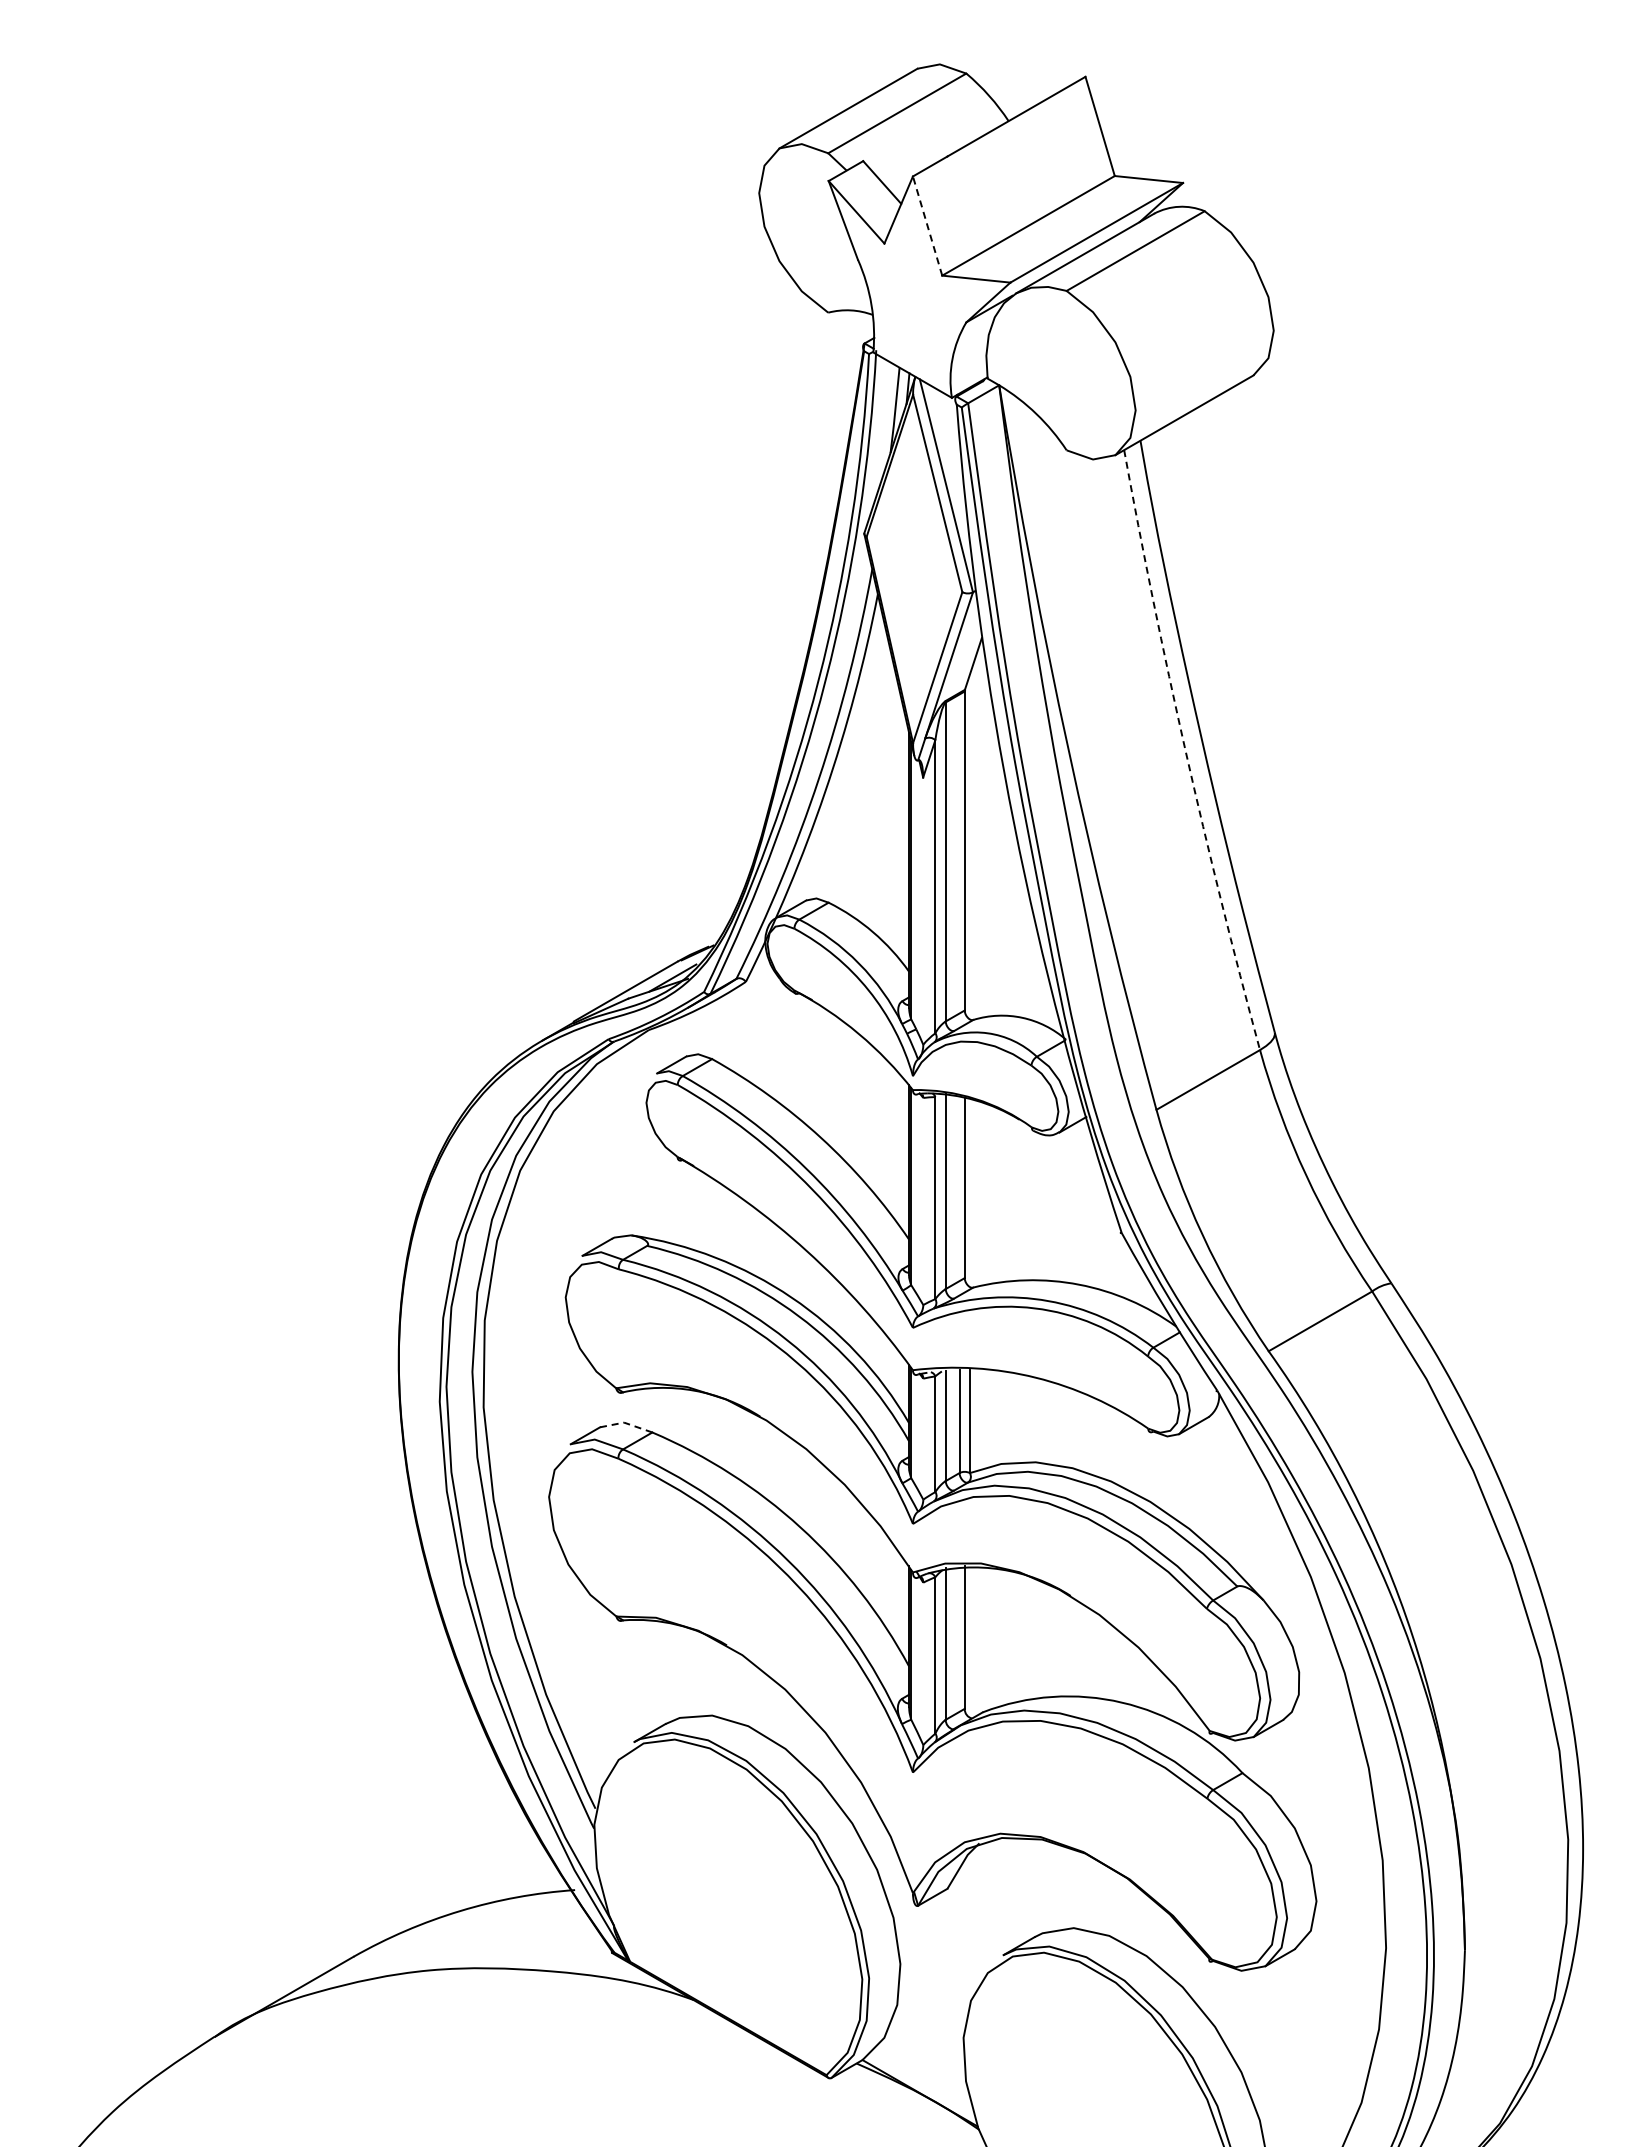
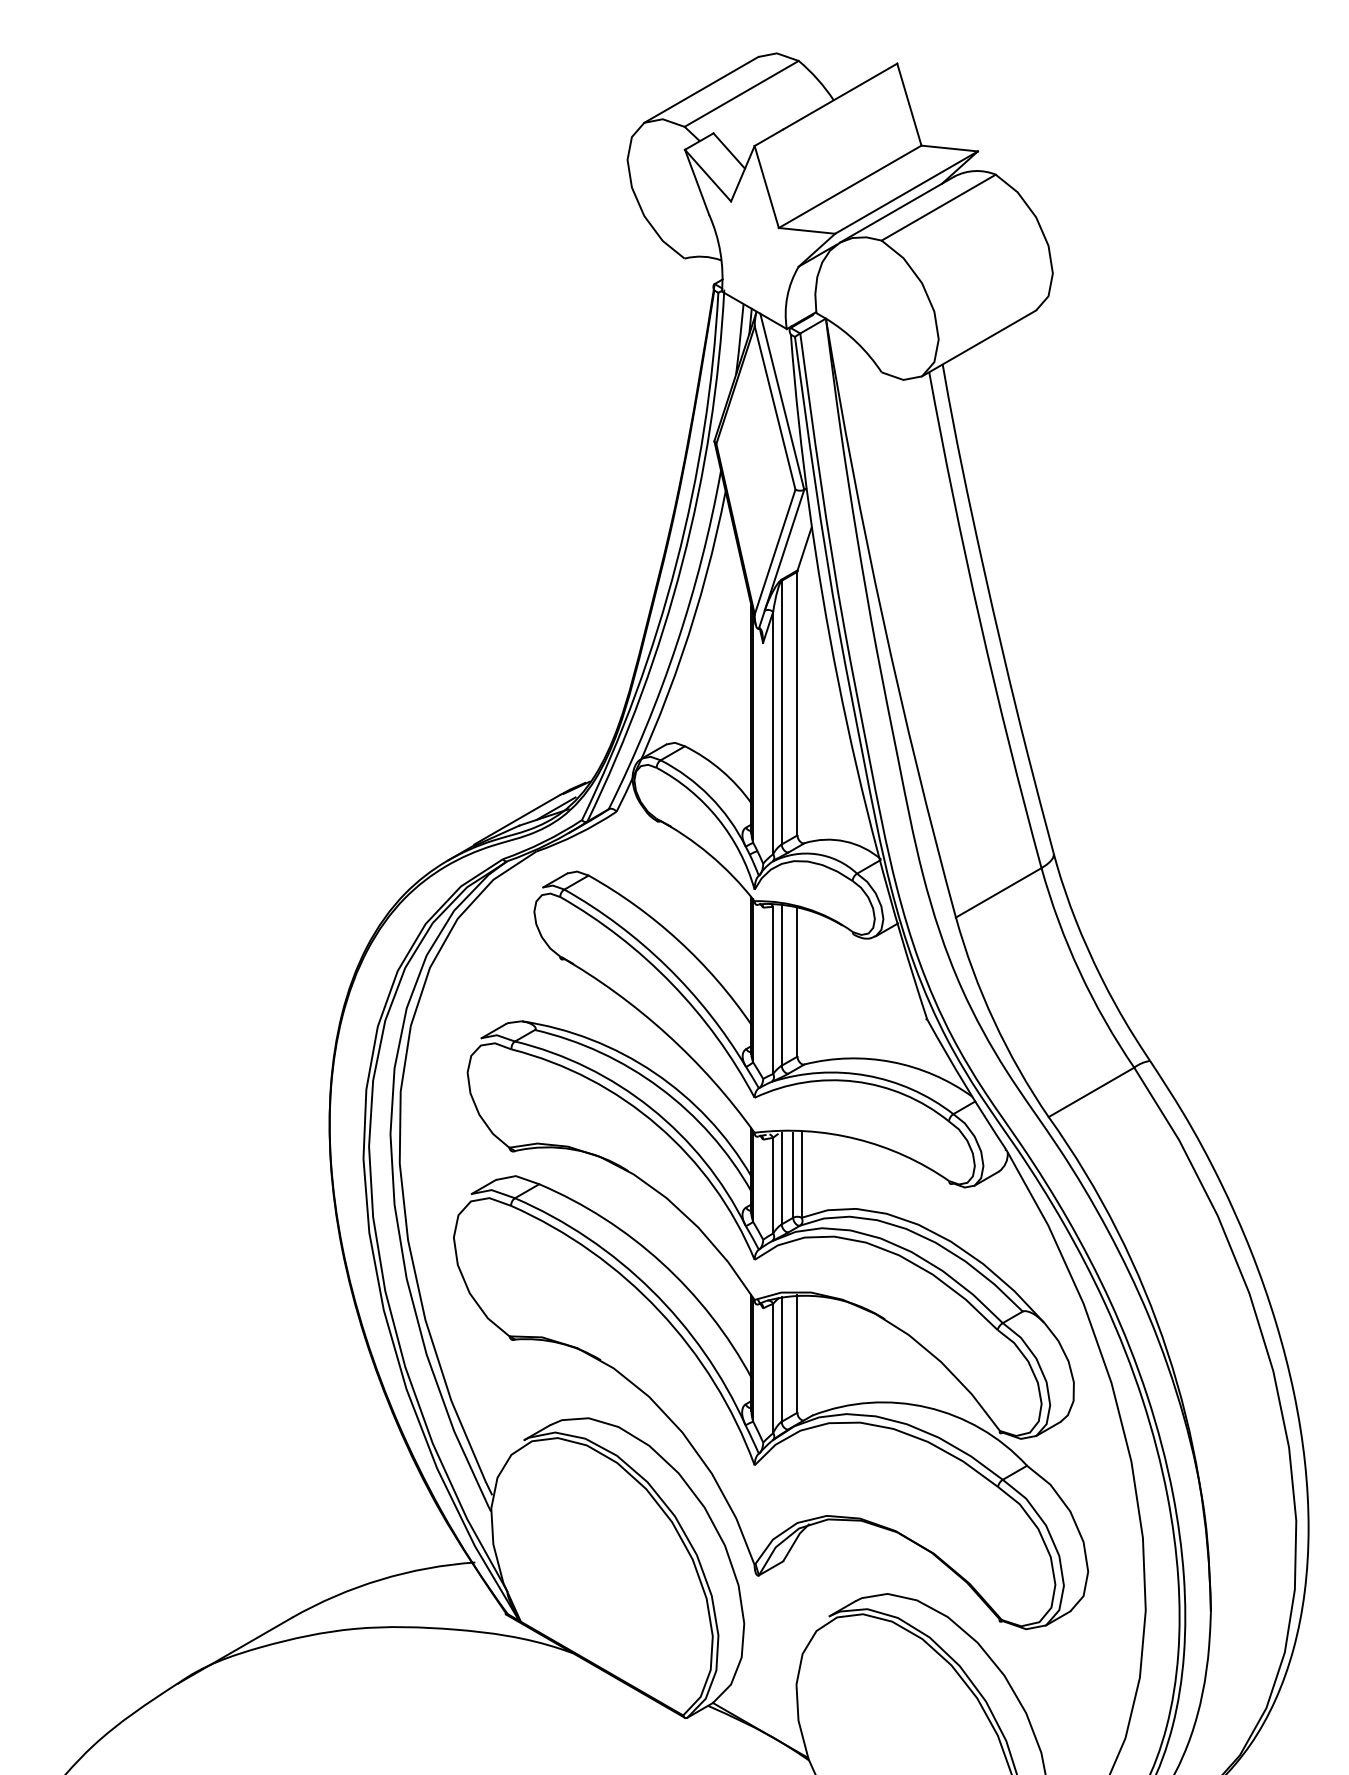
line: (927, 226) -> (766, 187), dashed -> solid
arc: (1185, 751) -> (979, 621), dashed -> solid
line: (625, 1423) -> (517, 1176), dashed -> solid

